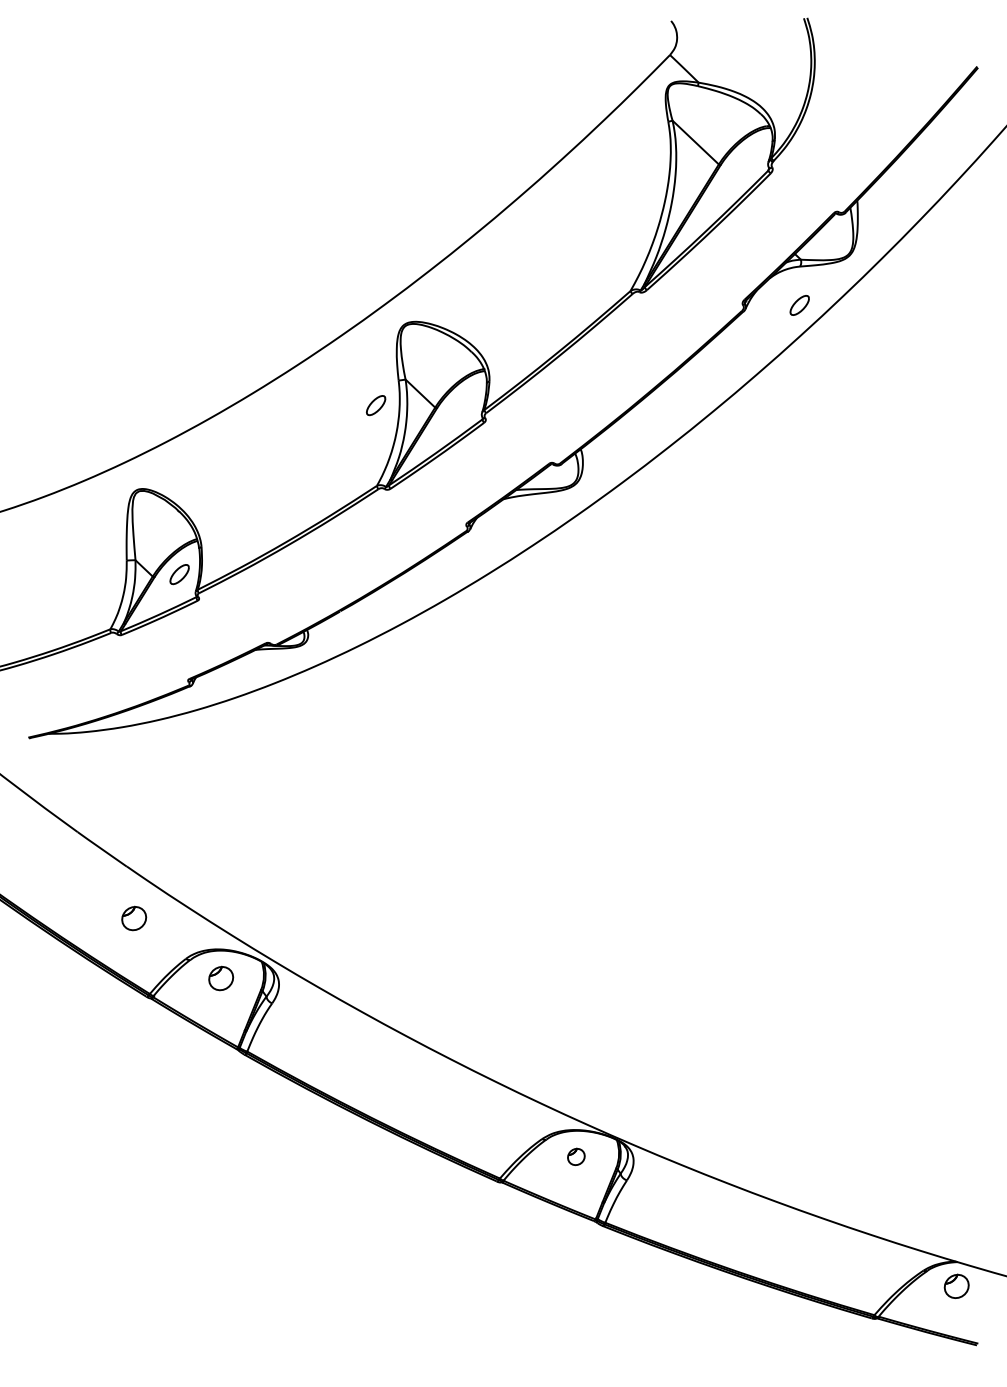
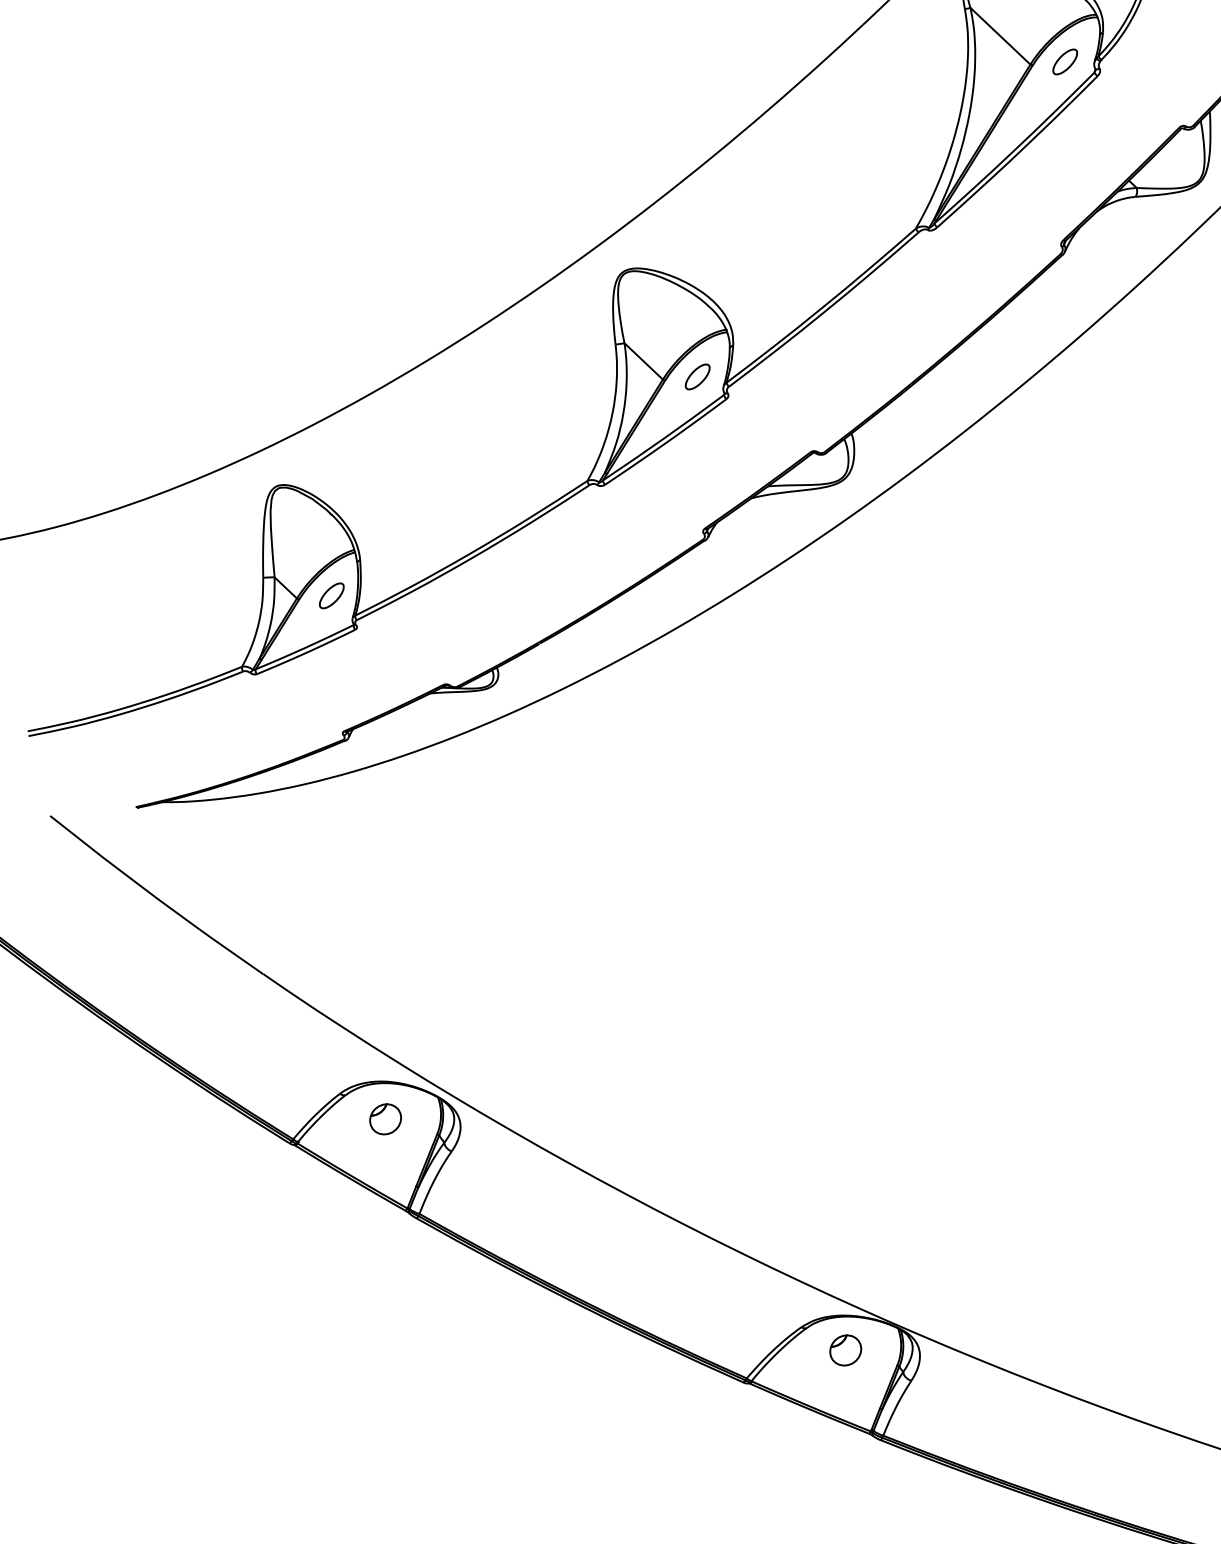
part: (799, 305) -> (1064, 62), moved
part: (376, 405) -> (698, 376), moved
part: (134, 918) -> (273, 1041), removed
part: (576, 1156) -> (845, 1349), size x1.43

